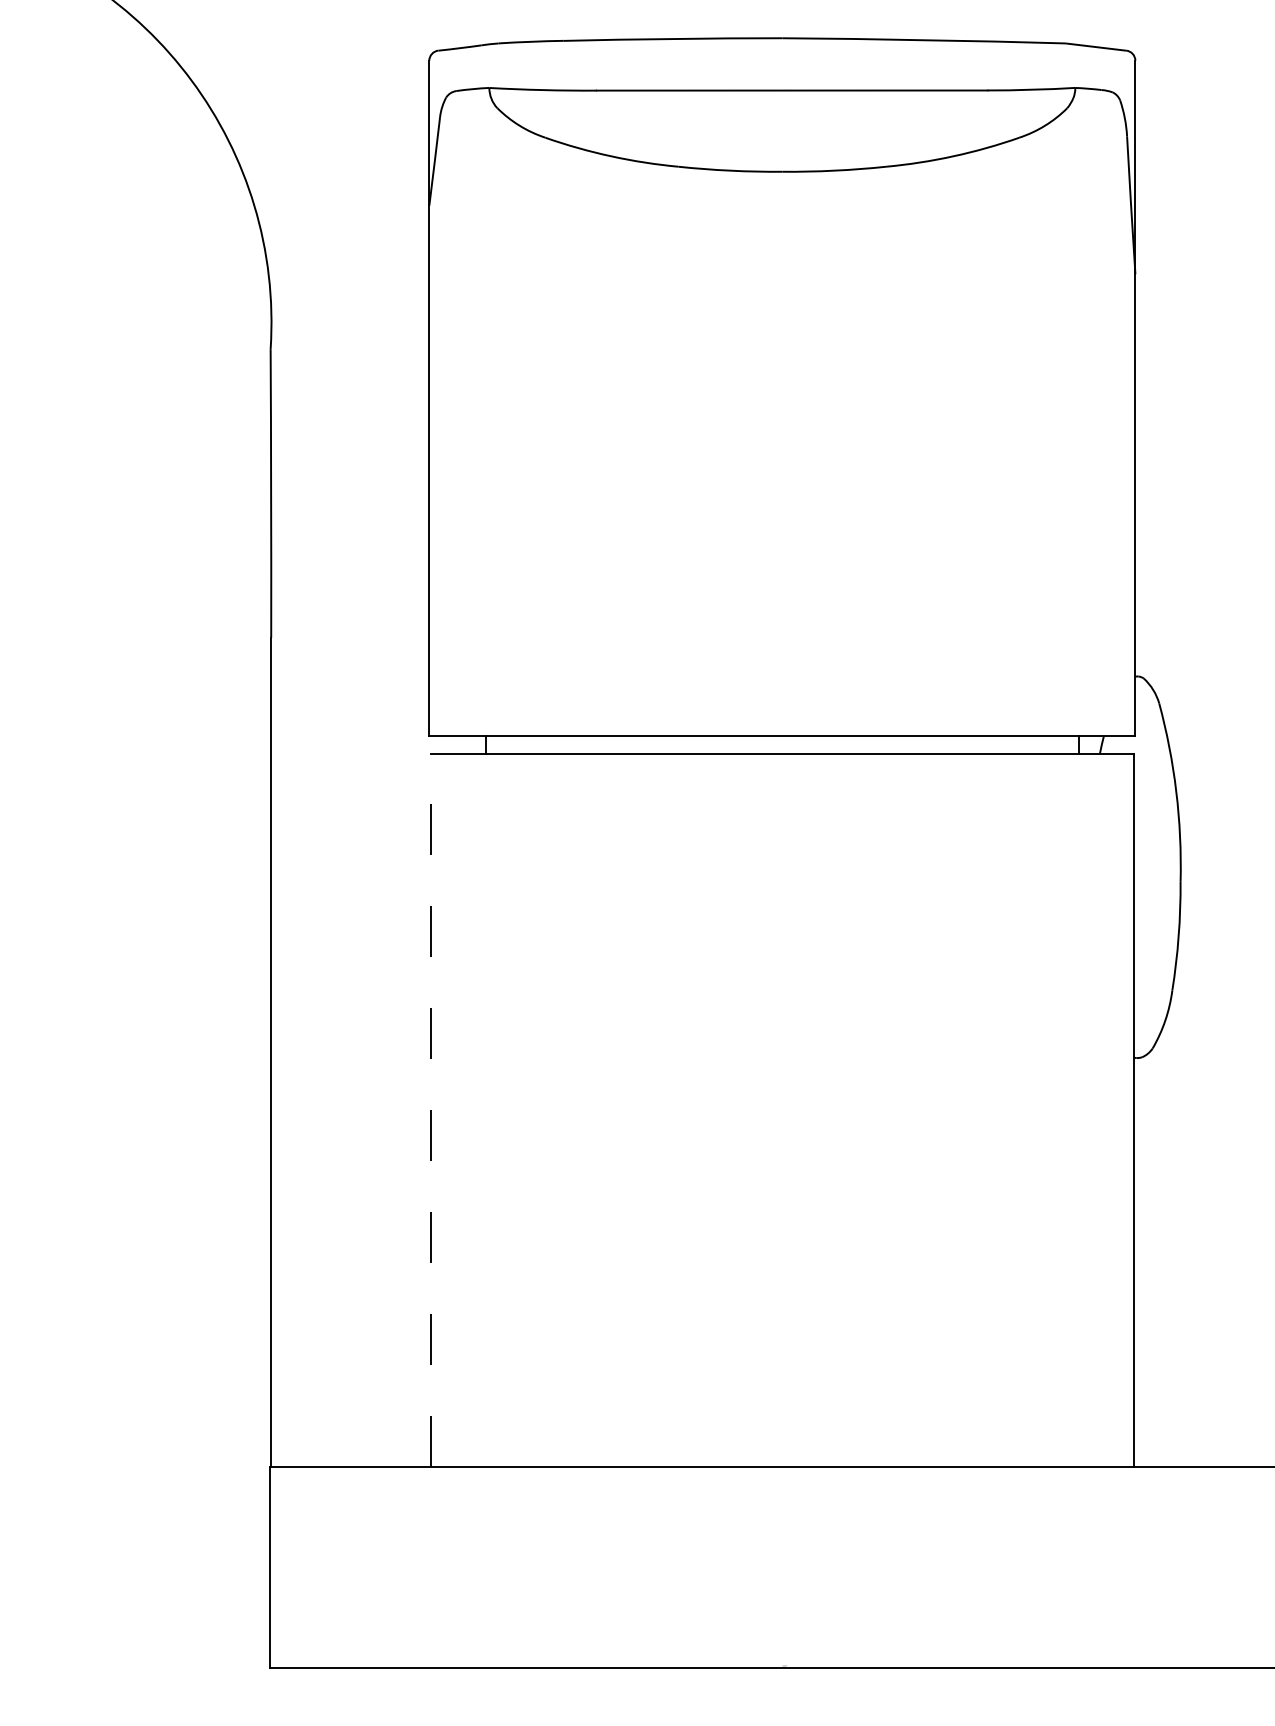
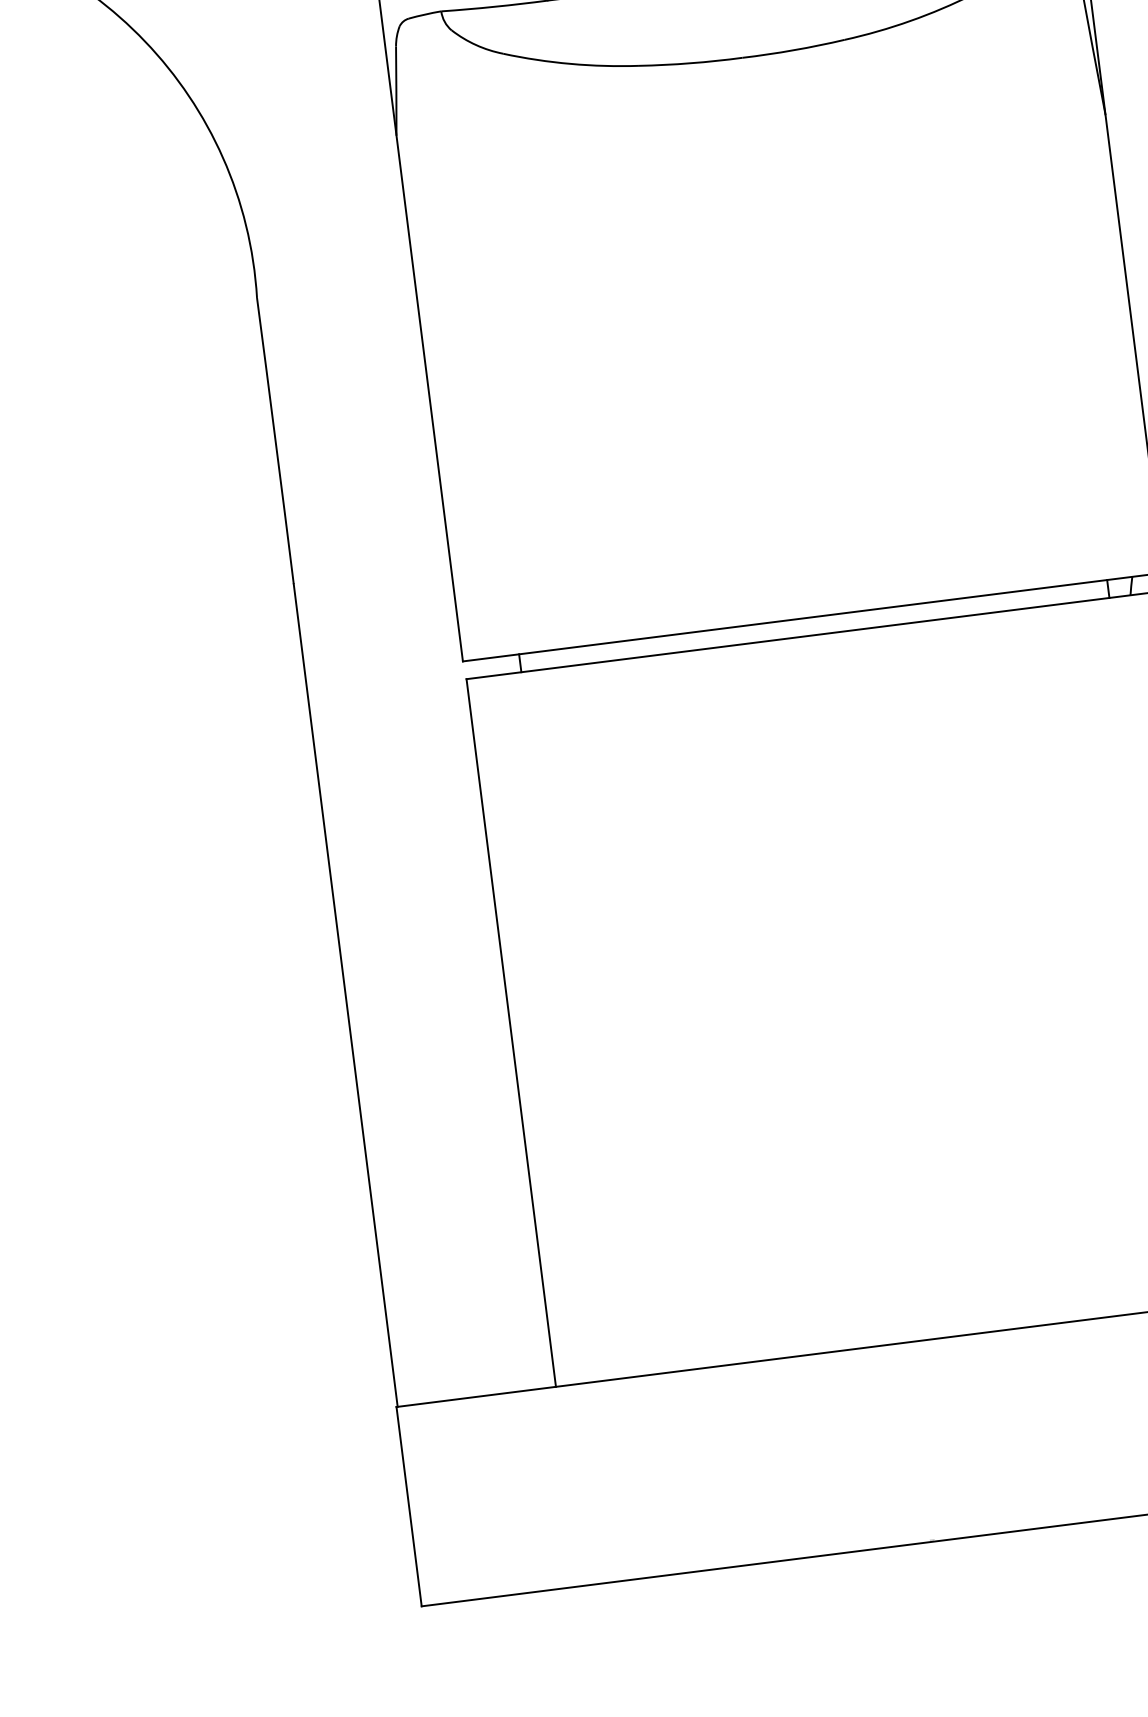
line: (430, 1110) -> (511, 1033), dashed -> solid

